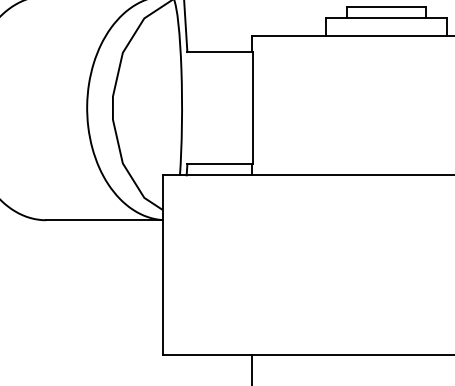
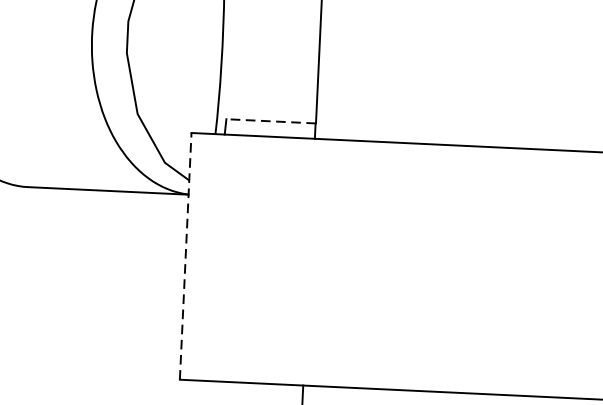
line: (219, 164) -> (270, 121), solid -> dashed
line: (162, 265) -> (185, 257), solid -> dashed

